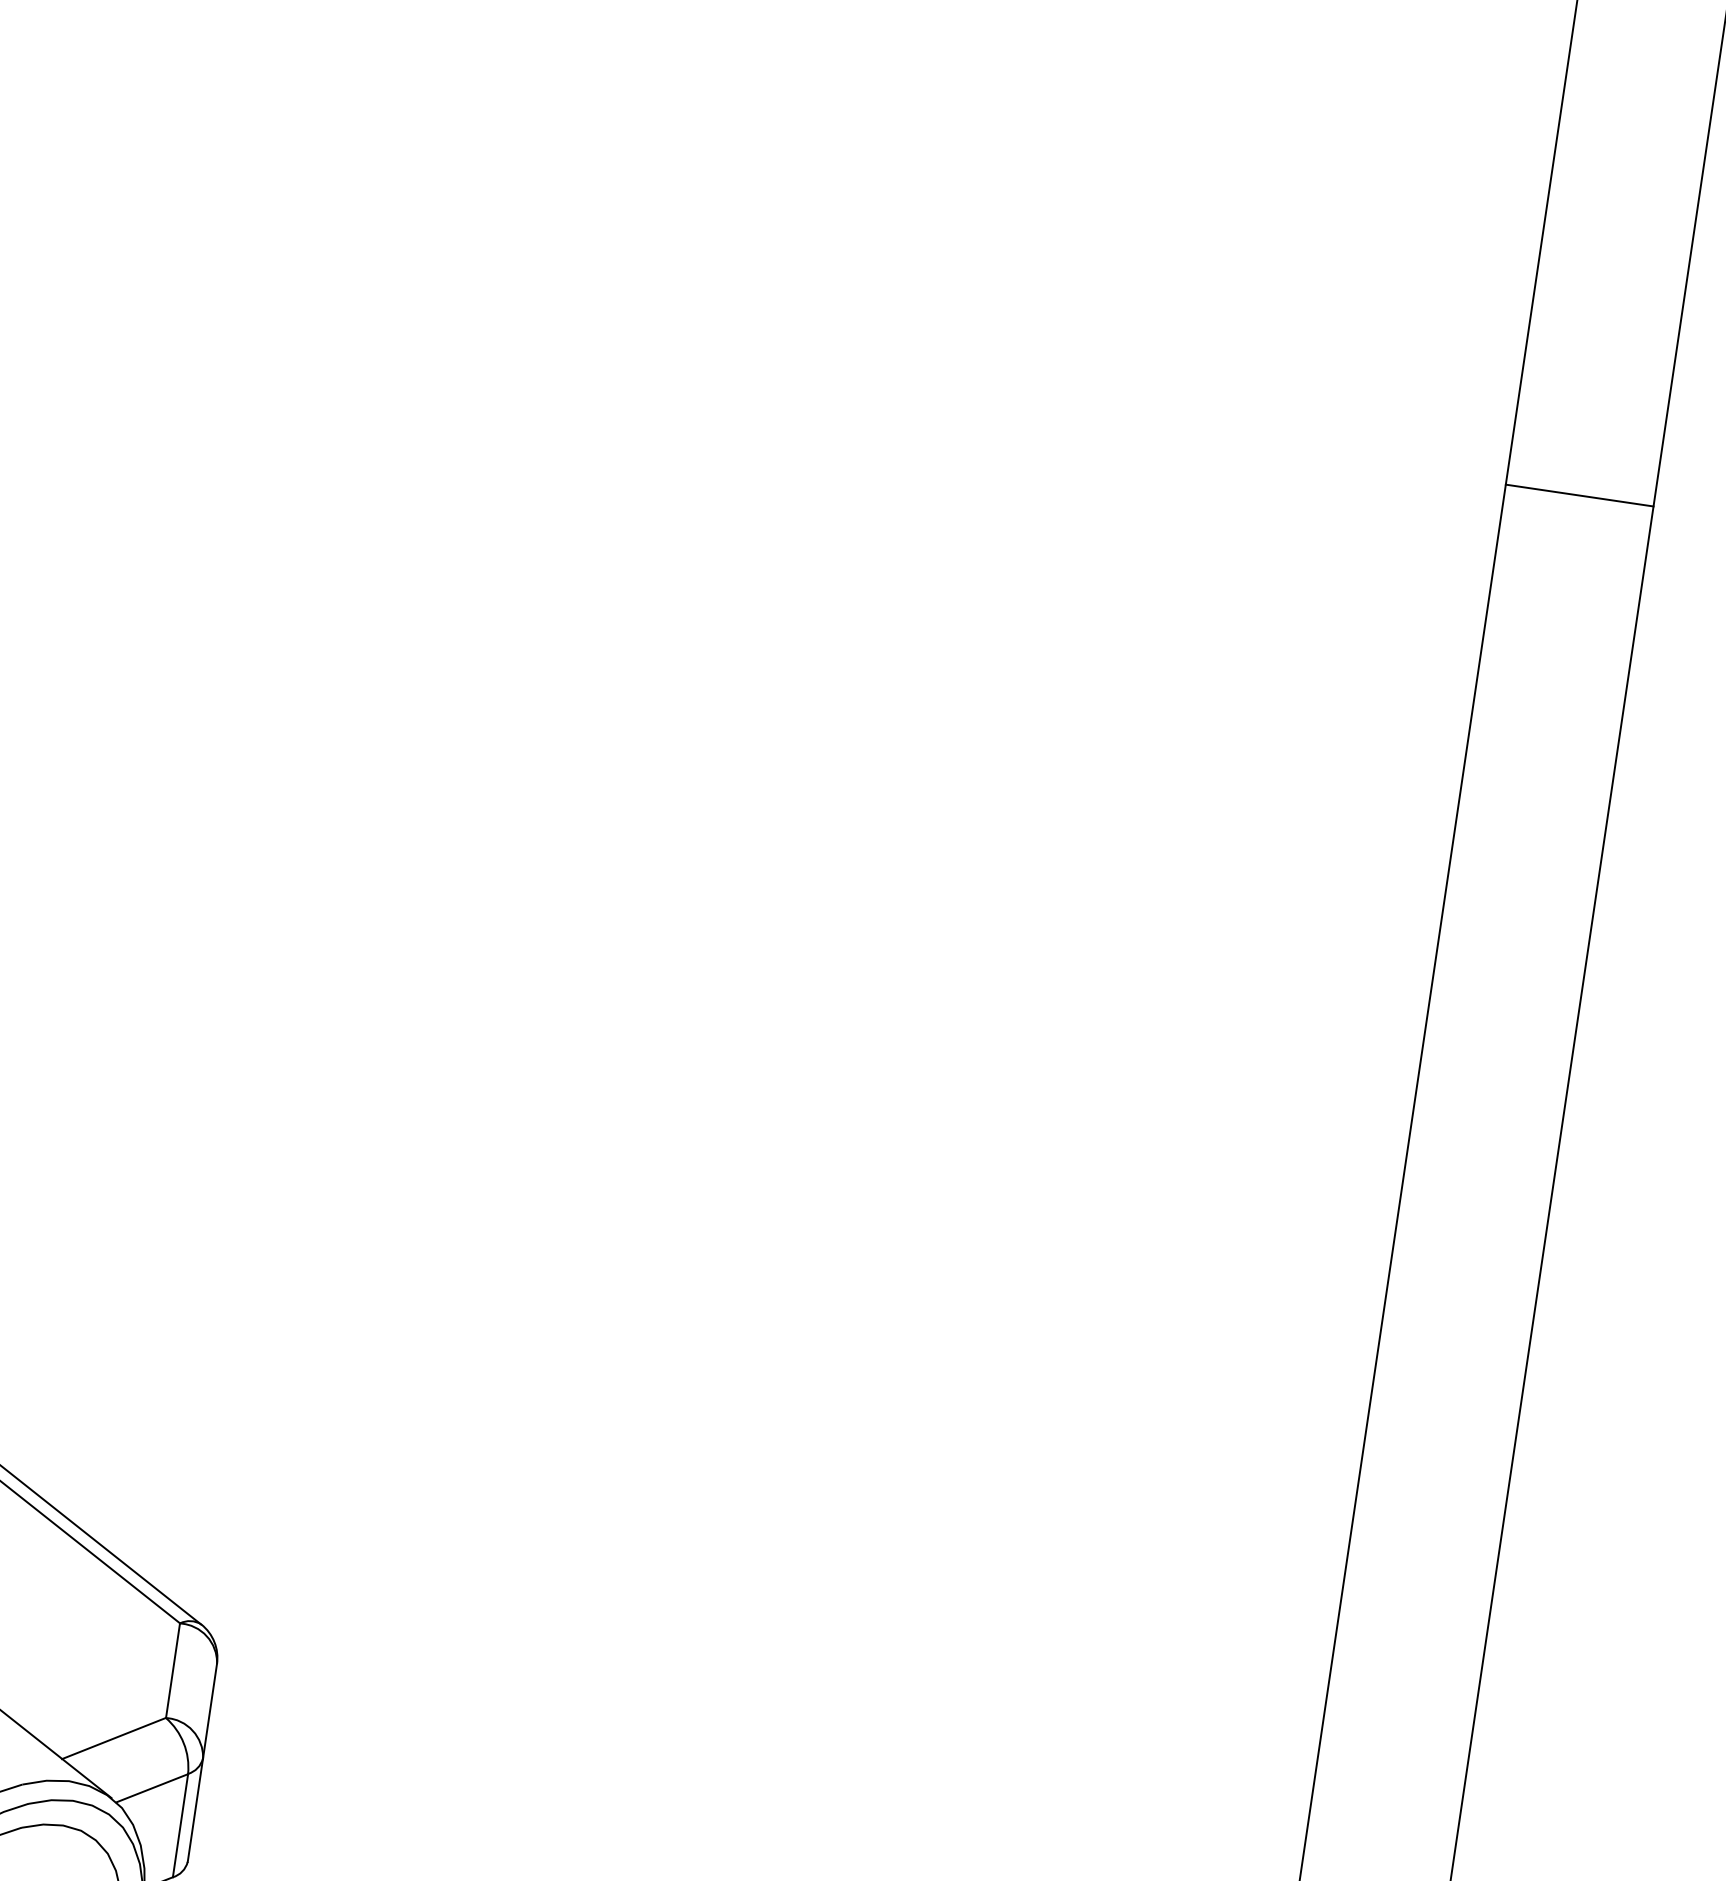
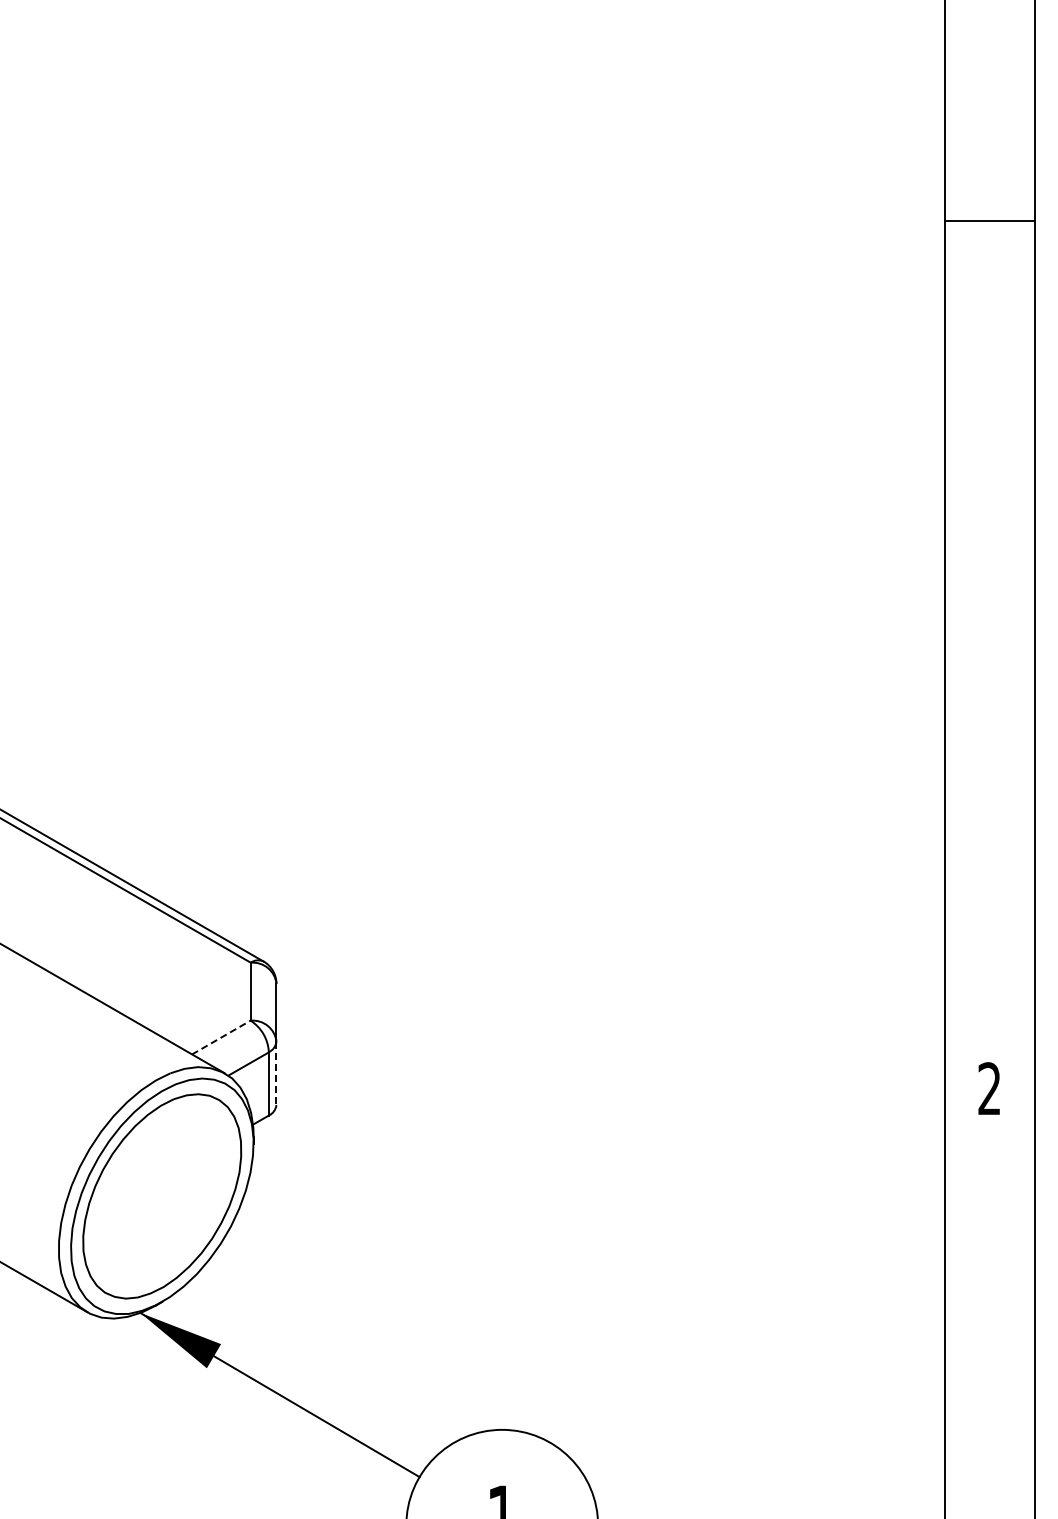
line: (1578, 495) -> (989, 220), moved
line: (114, 1738) -> (221, 1037), solid -> dashed
line: (195, 1810) -> (276, 1073), solid -> dashed

